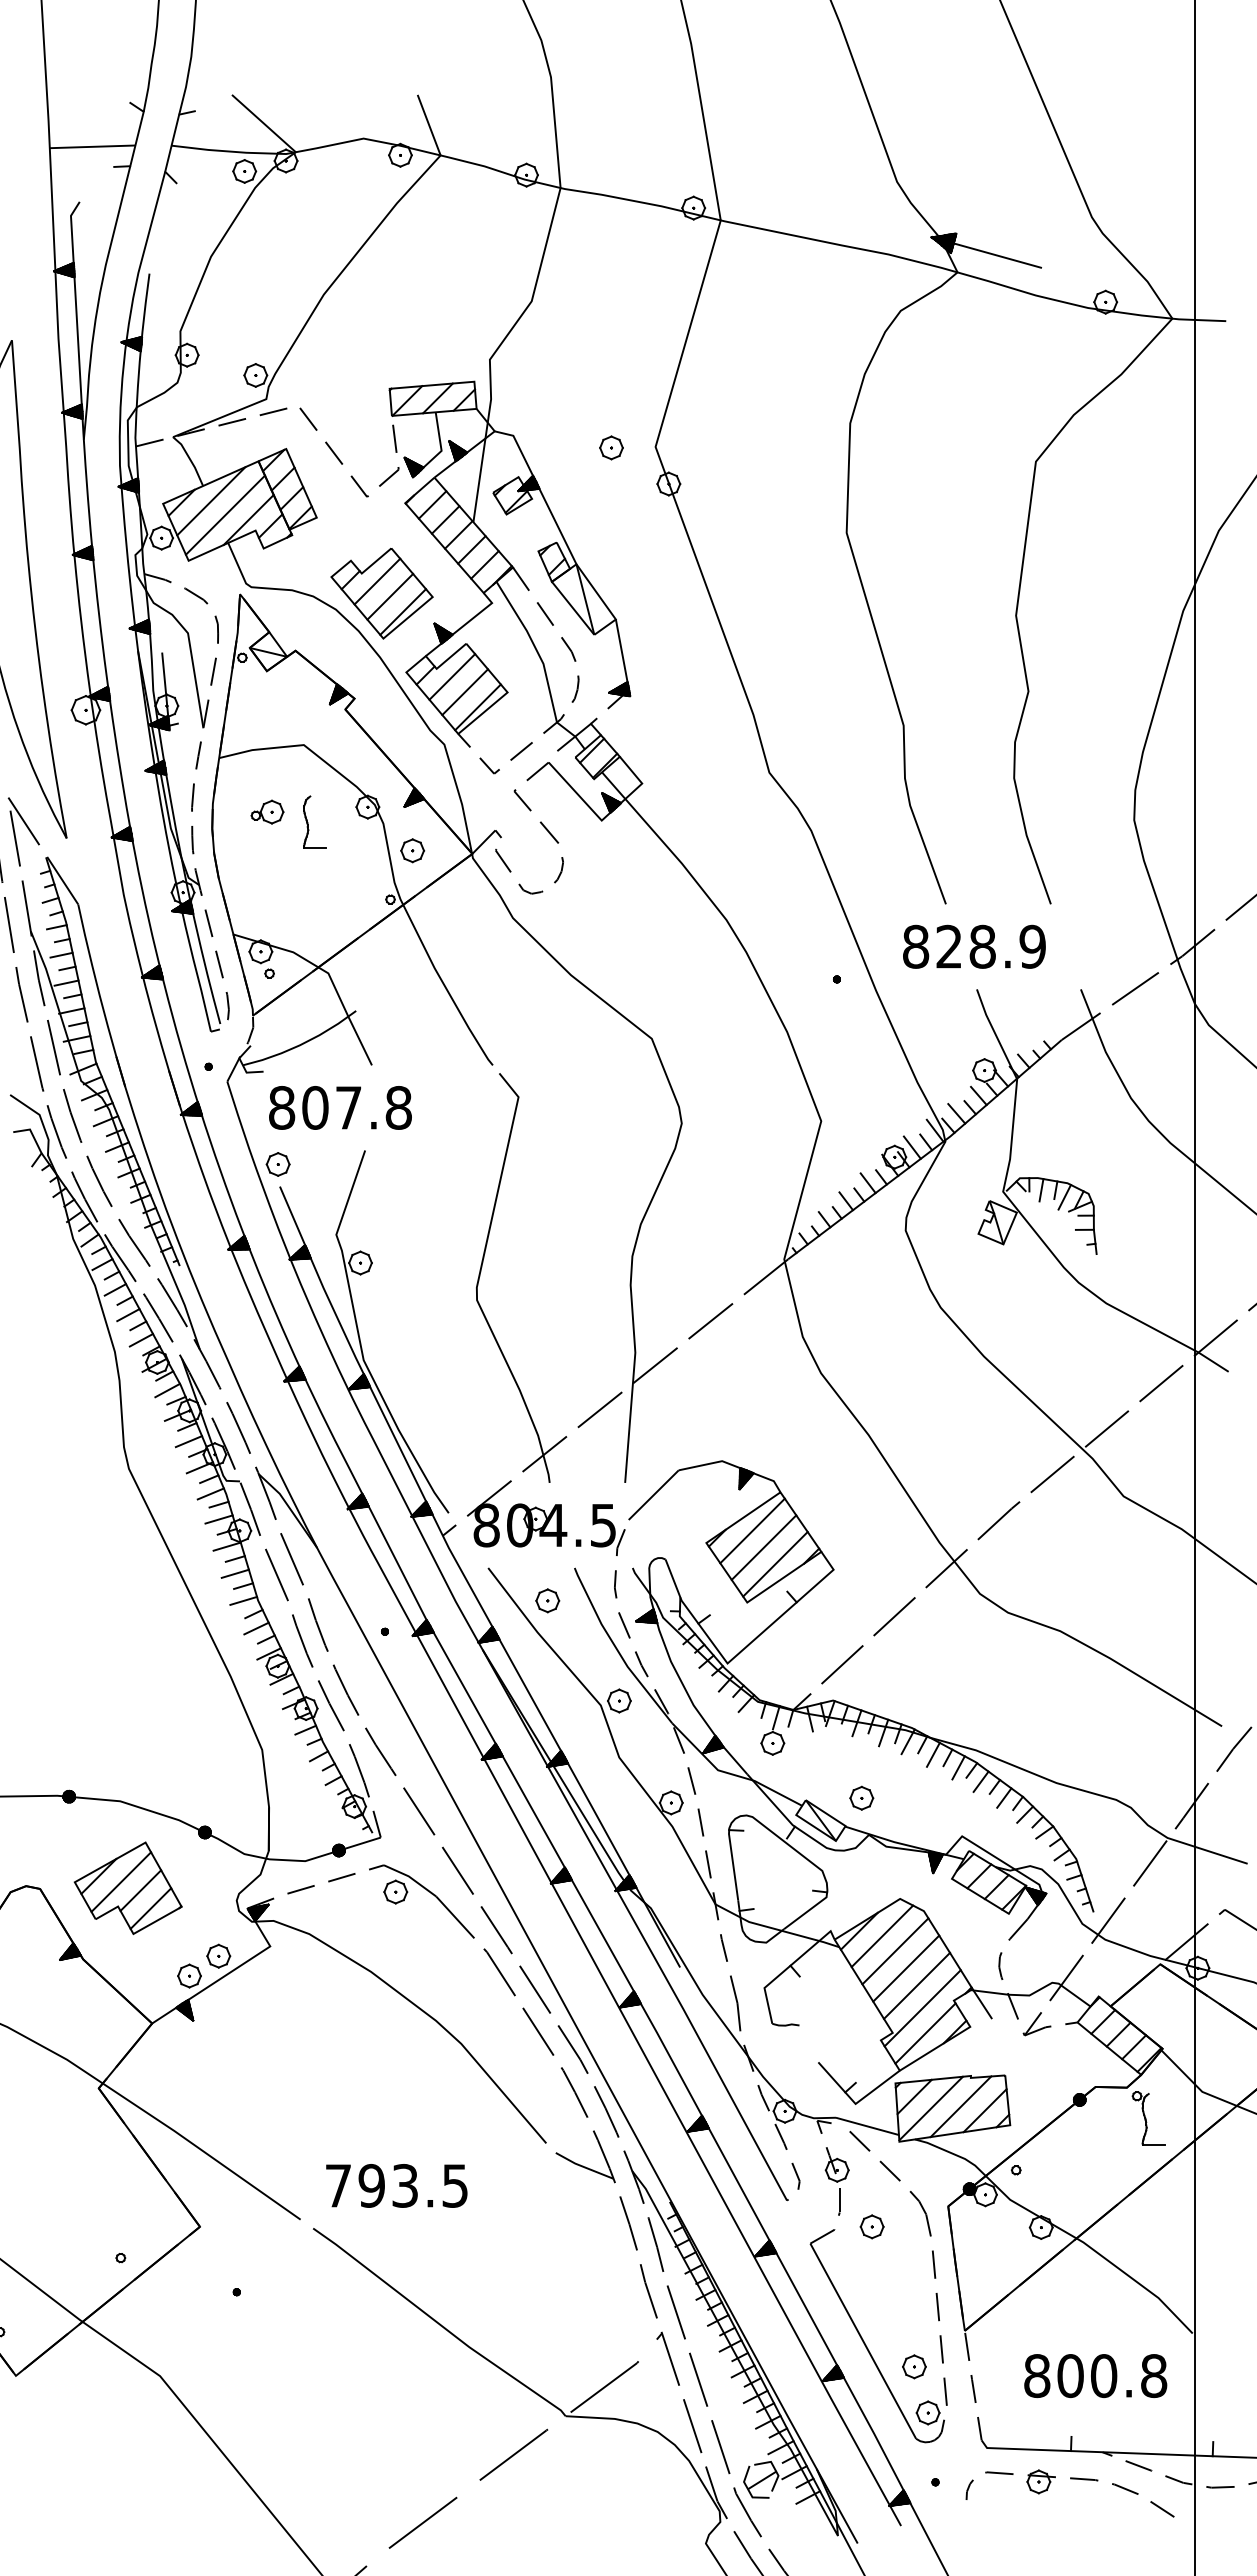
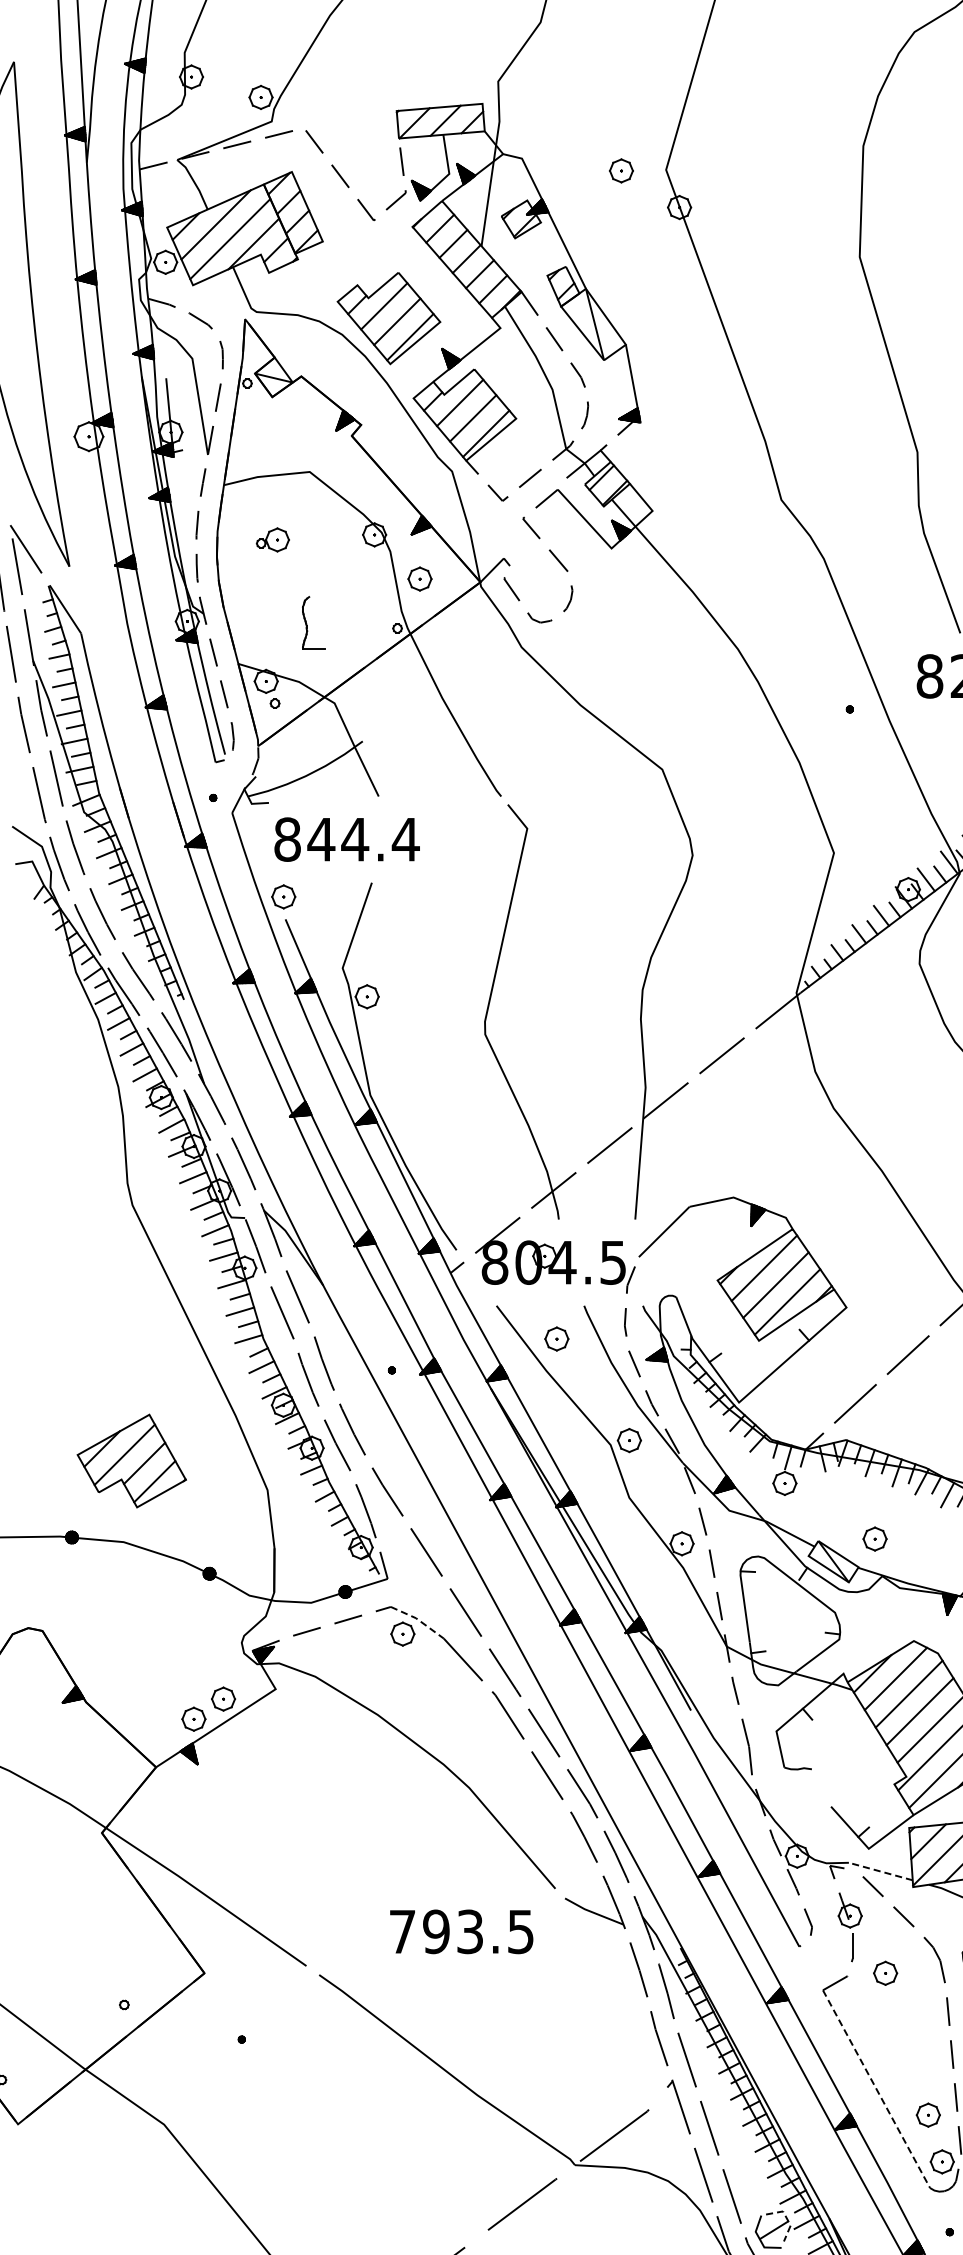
part: (308, 822) -> (307, 623), moved
text: (356, 1107) -> (363, 839), 807.8 -> 844.4
line: (411, 1878) -> (418, 1620), solid -> dashed
part: (127, 1887) -> (131, 1460), moved
line: (867, 2126) -> (880, 1871), solid -> dashed
text: (396, 2185) -> (461, 1931), moved
line: (863, 2341) -> (876, 2089), solid -> dashed
line: (774, 2468) -> (786, 2218), solid -> dashed

